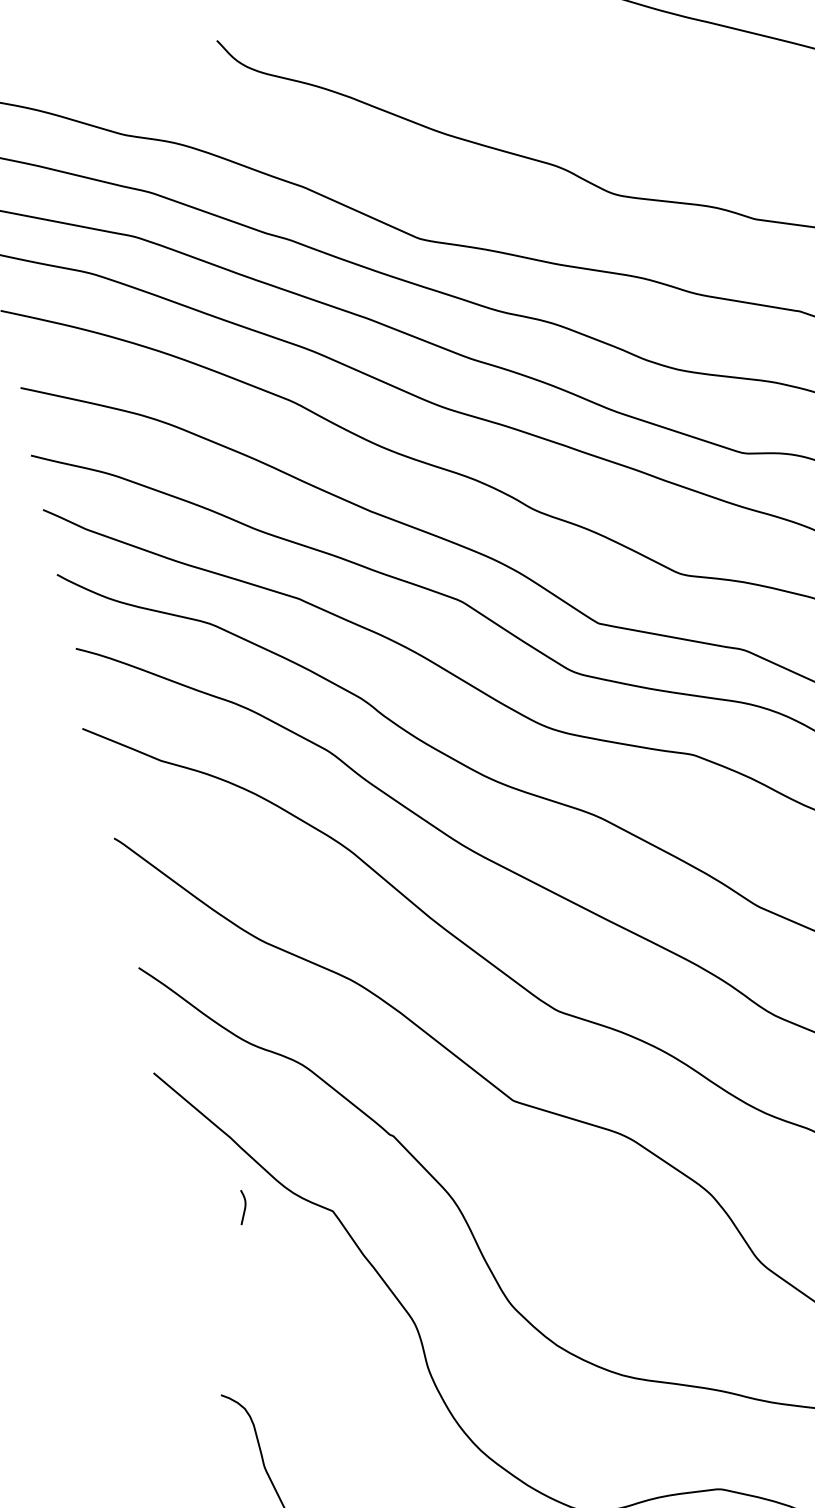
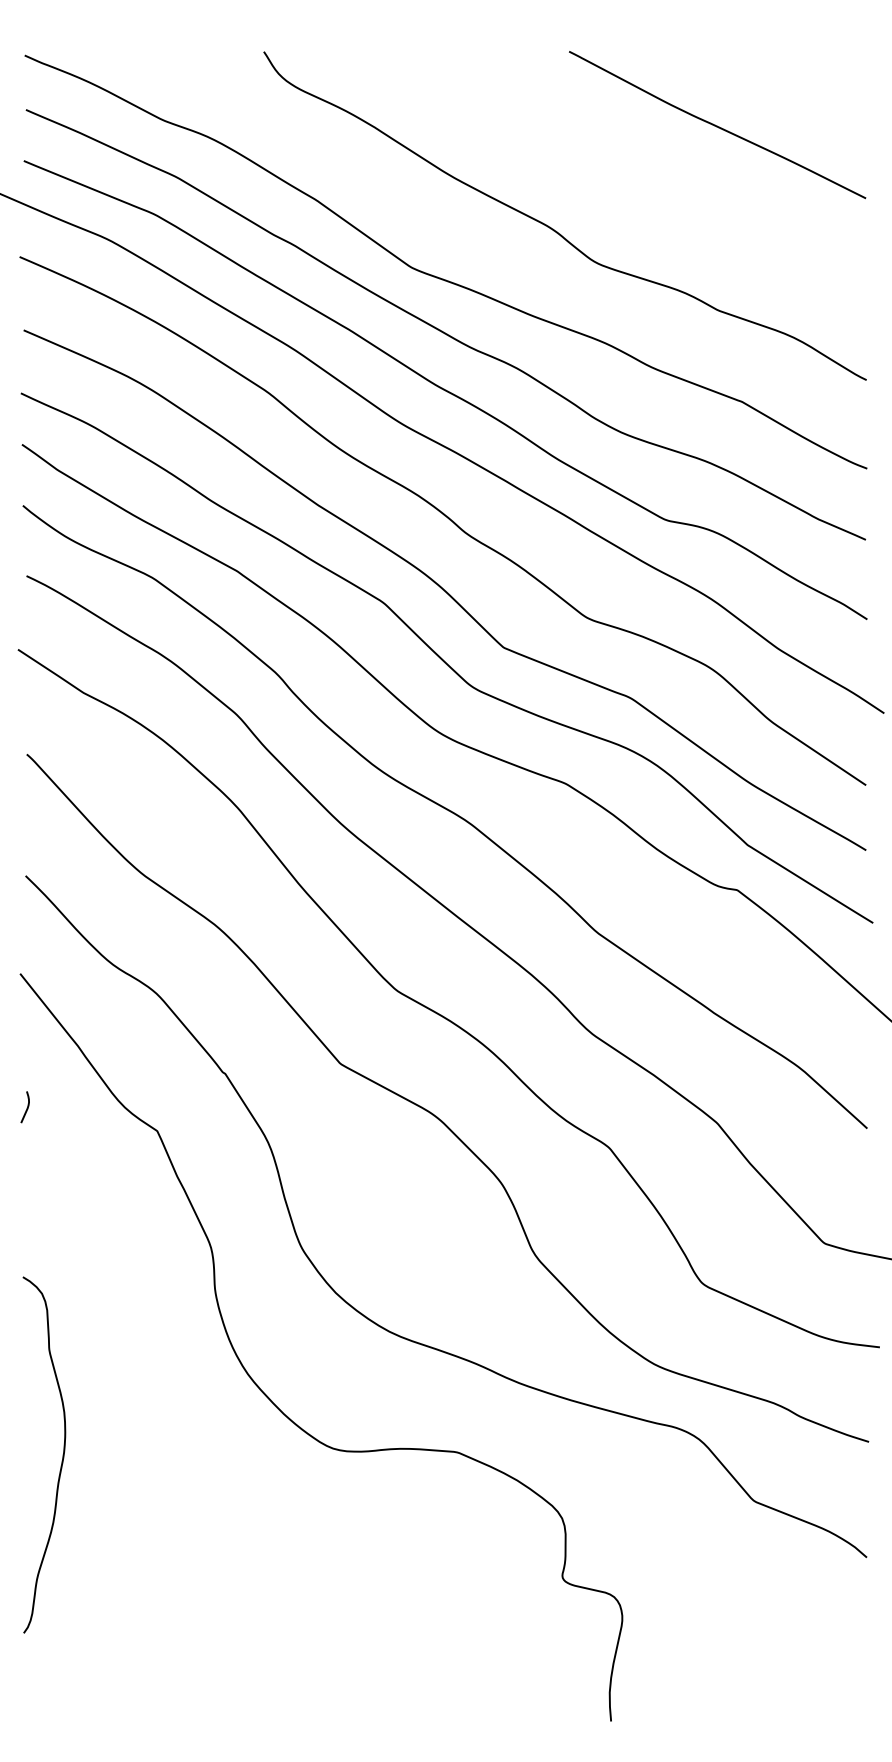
curve: (244, 1208) -> (26, 1108), moved

